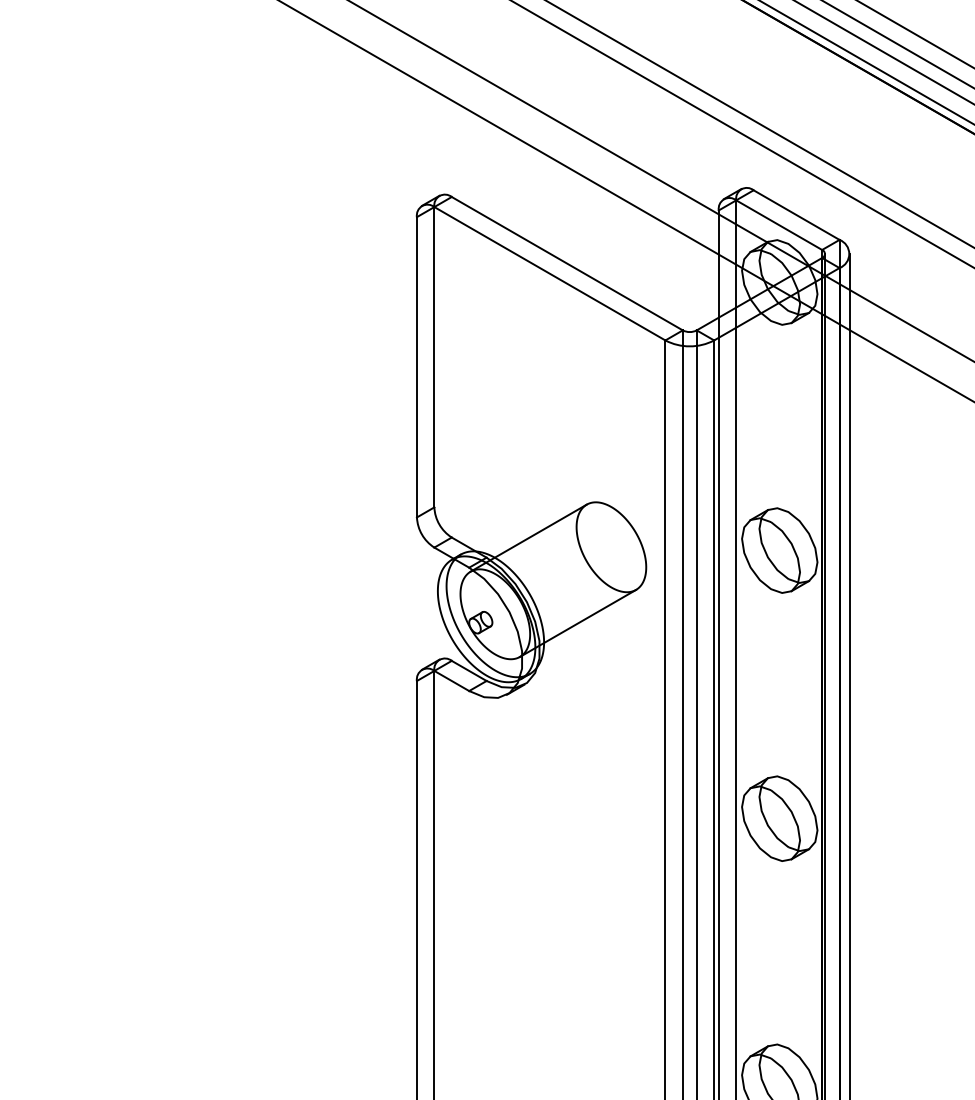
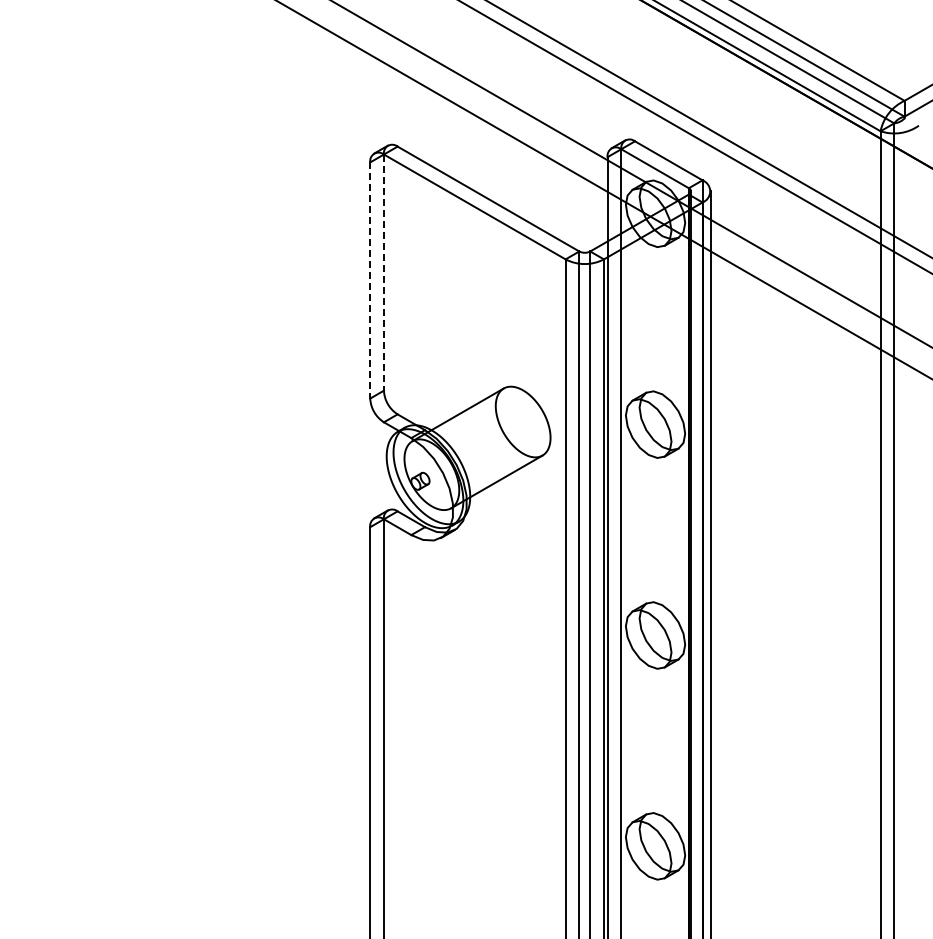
line: (433, 358) -> (383, 273), solid -> dashed
line: (417, 368) -> (370, 281), solid -> dashed

